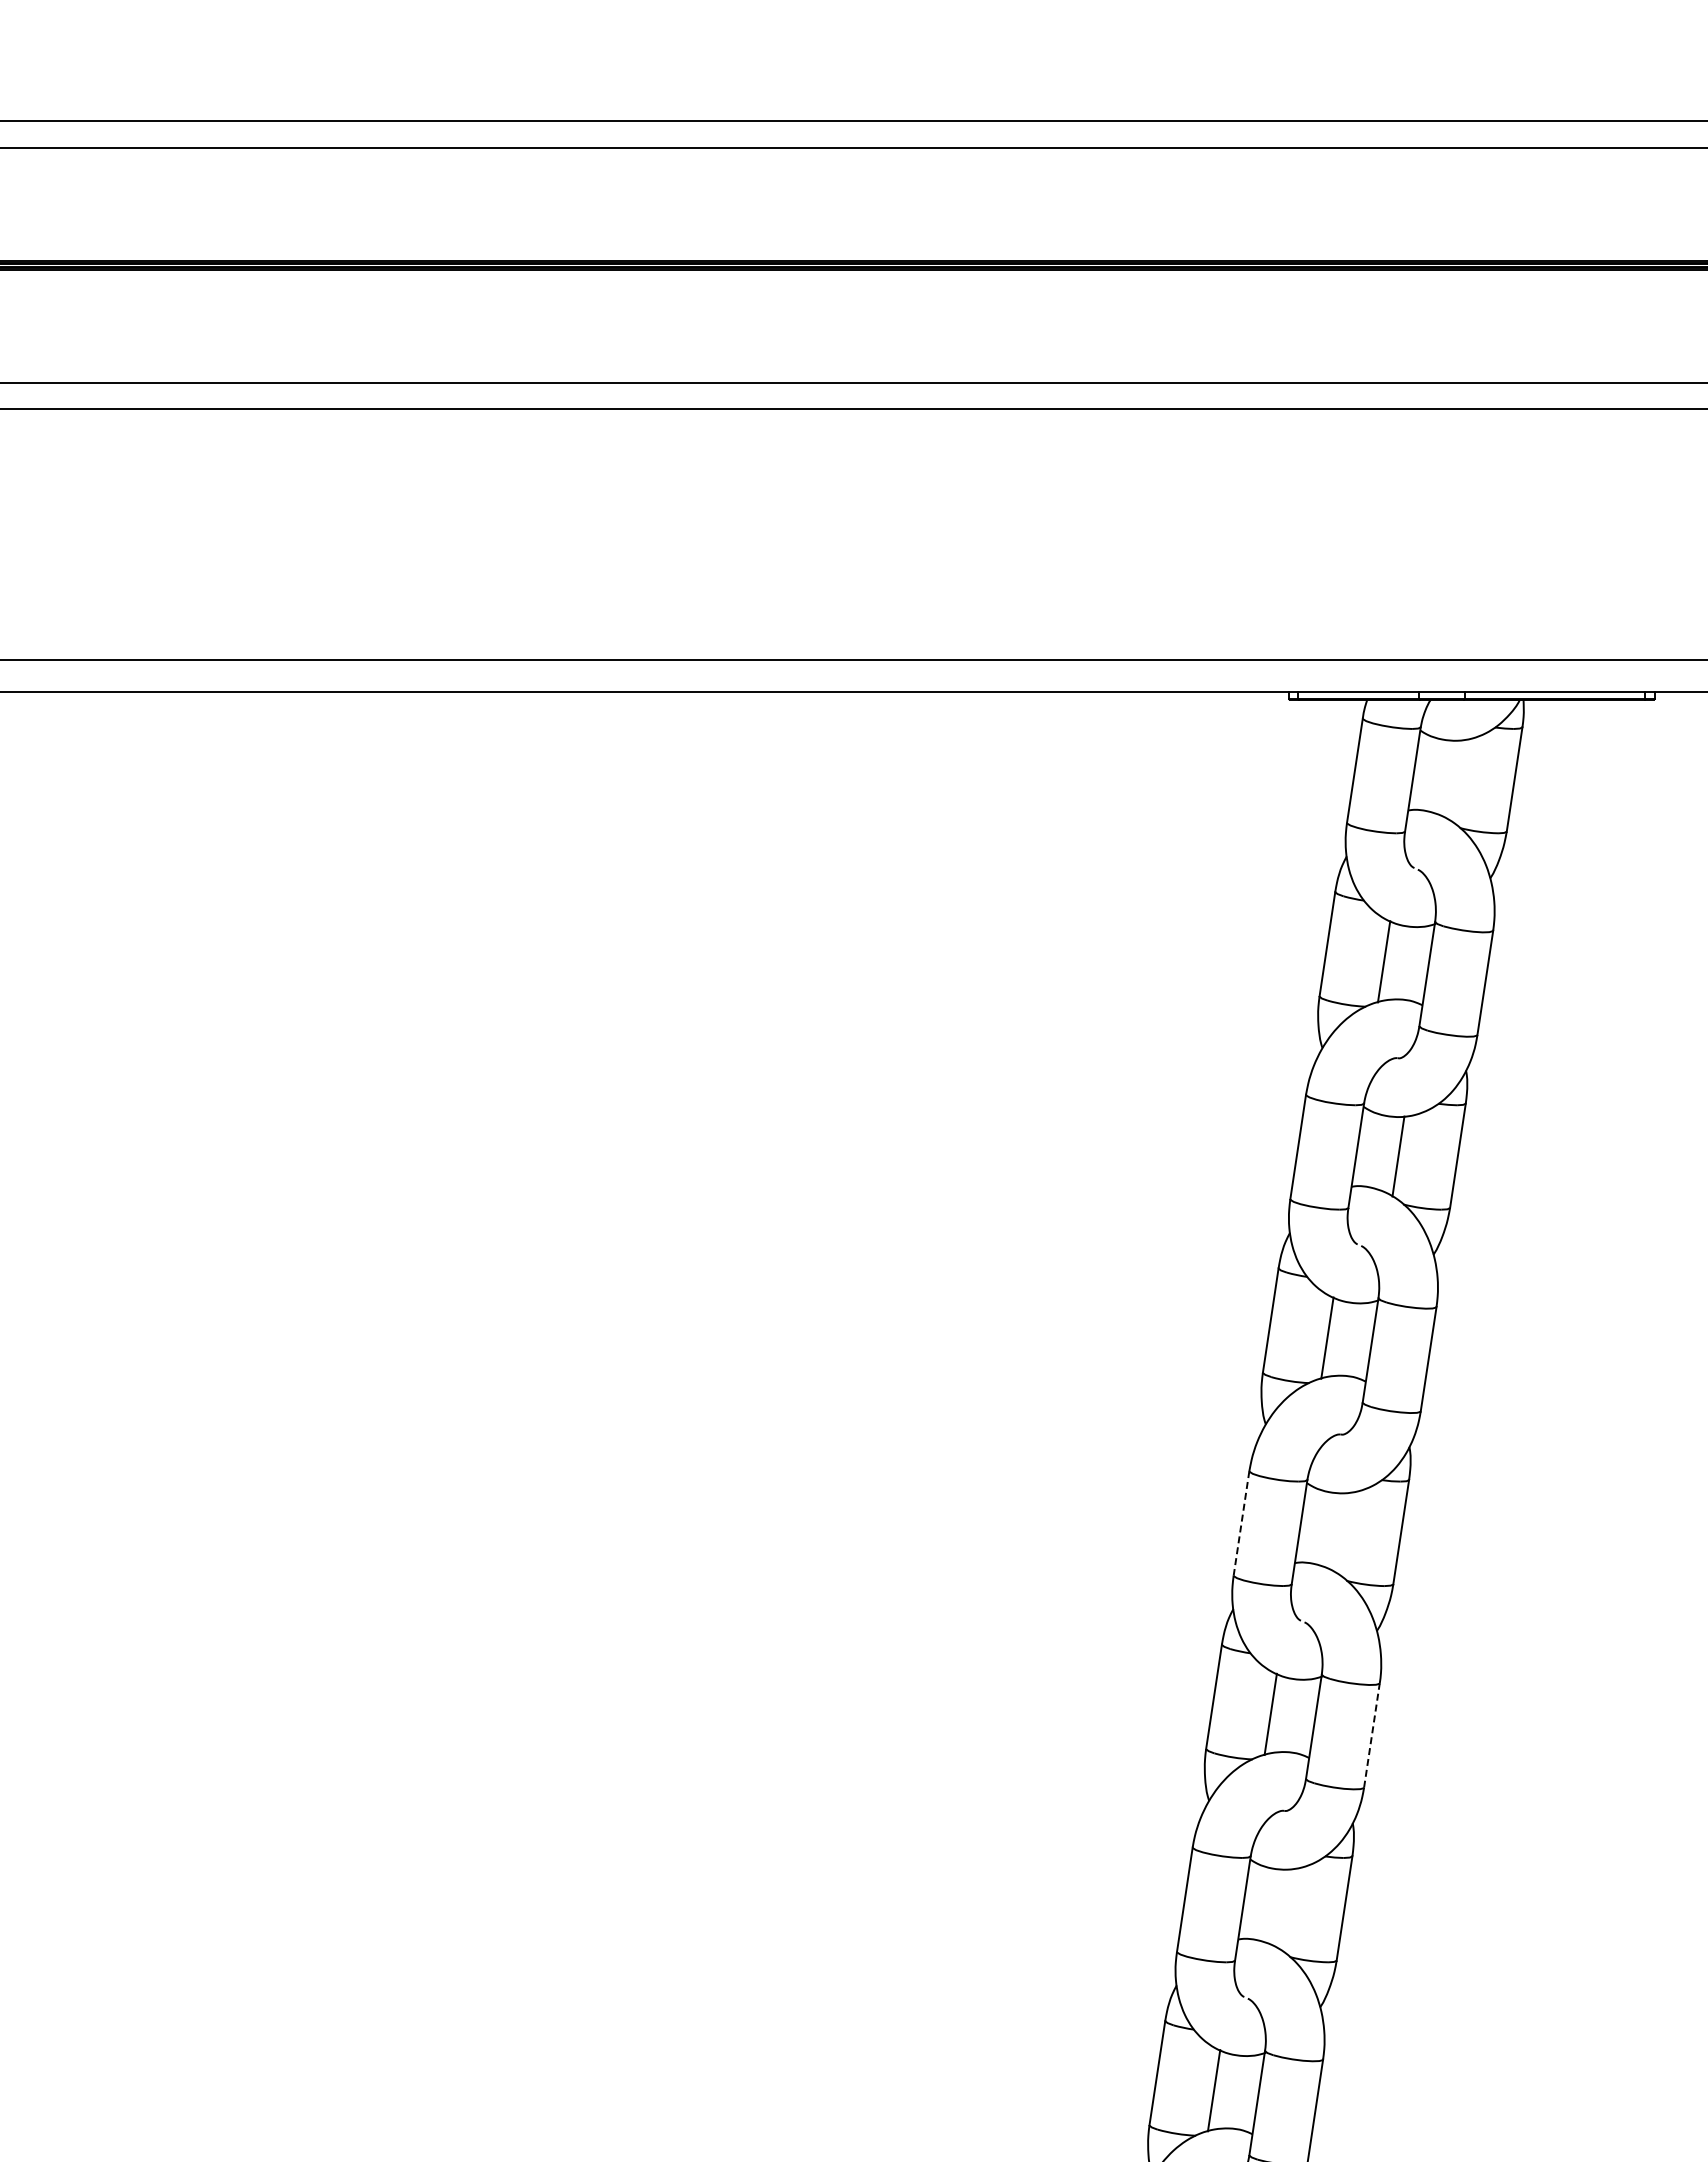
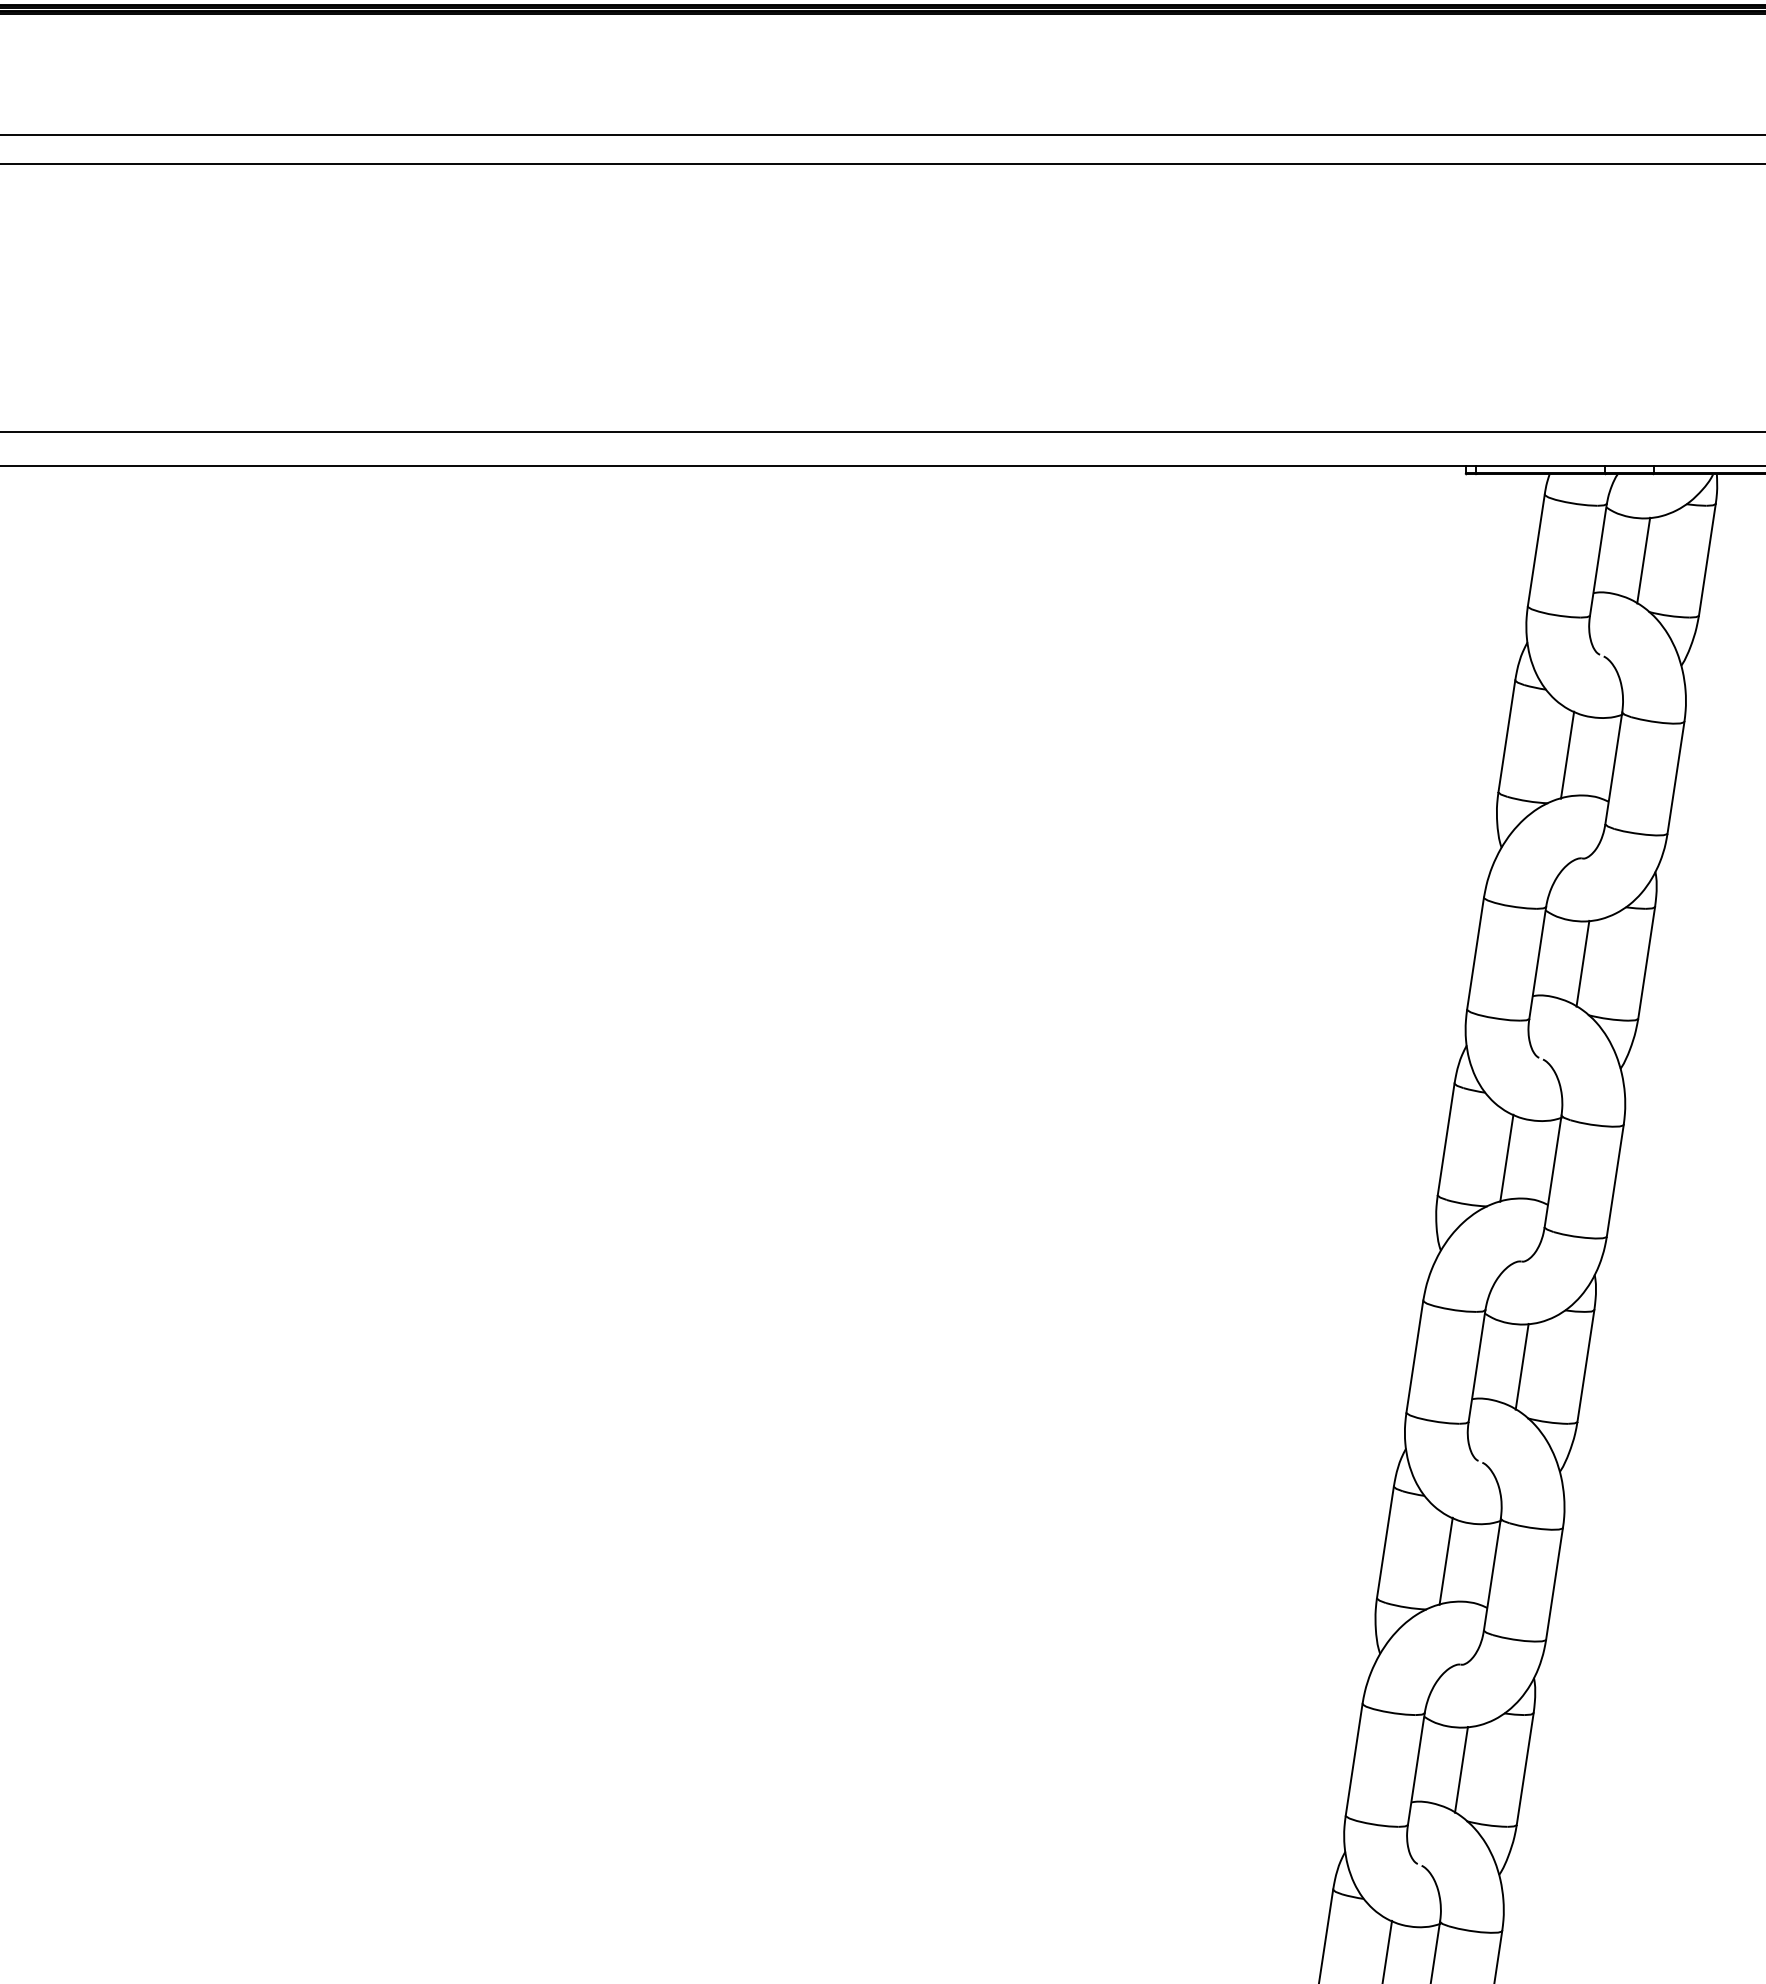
line: (1455, 780) -> (1644, 560), added
line: (1241, 1523) -> (1414, 1356), dashed -> solid
line: (1341, 1532) -> (1521, 1366), added
line: (1371, 1735) -> (1554, 1583), dashed -> solid
line: (1285, 1909) -> (1461, 1770), added

